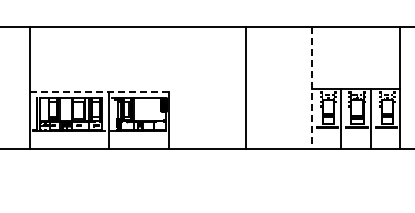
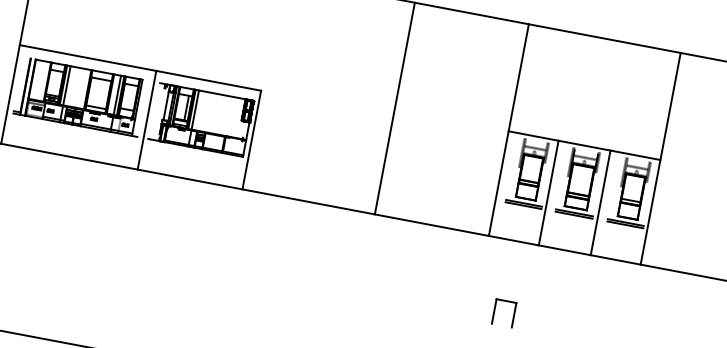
line: (311, 88) -> (508, 131), dashed -> solid
line: (99, 91) -> (140, 67), dashed -> solid
part: (328, 190) -> (504, 313), added

